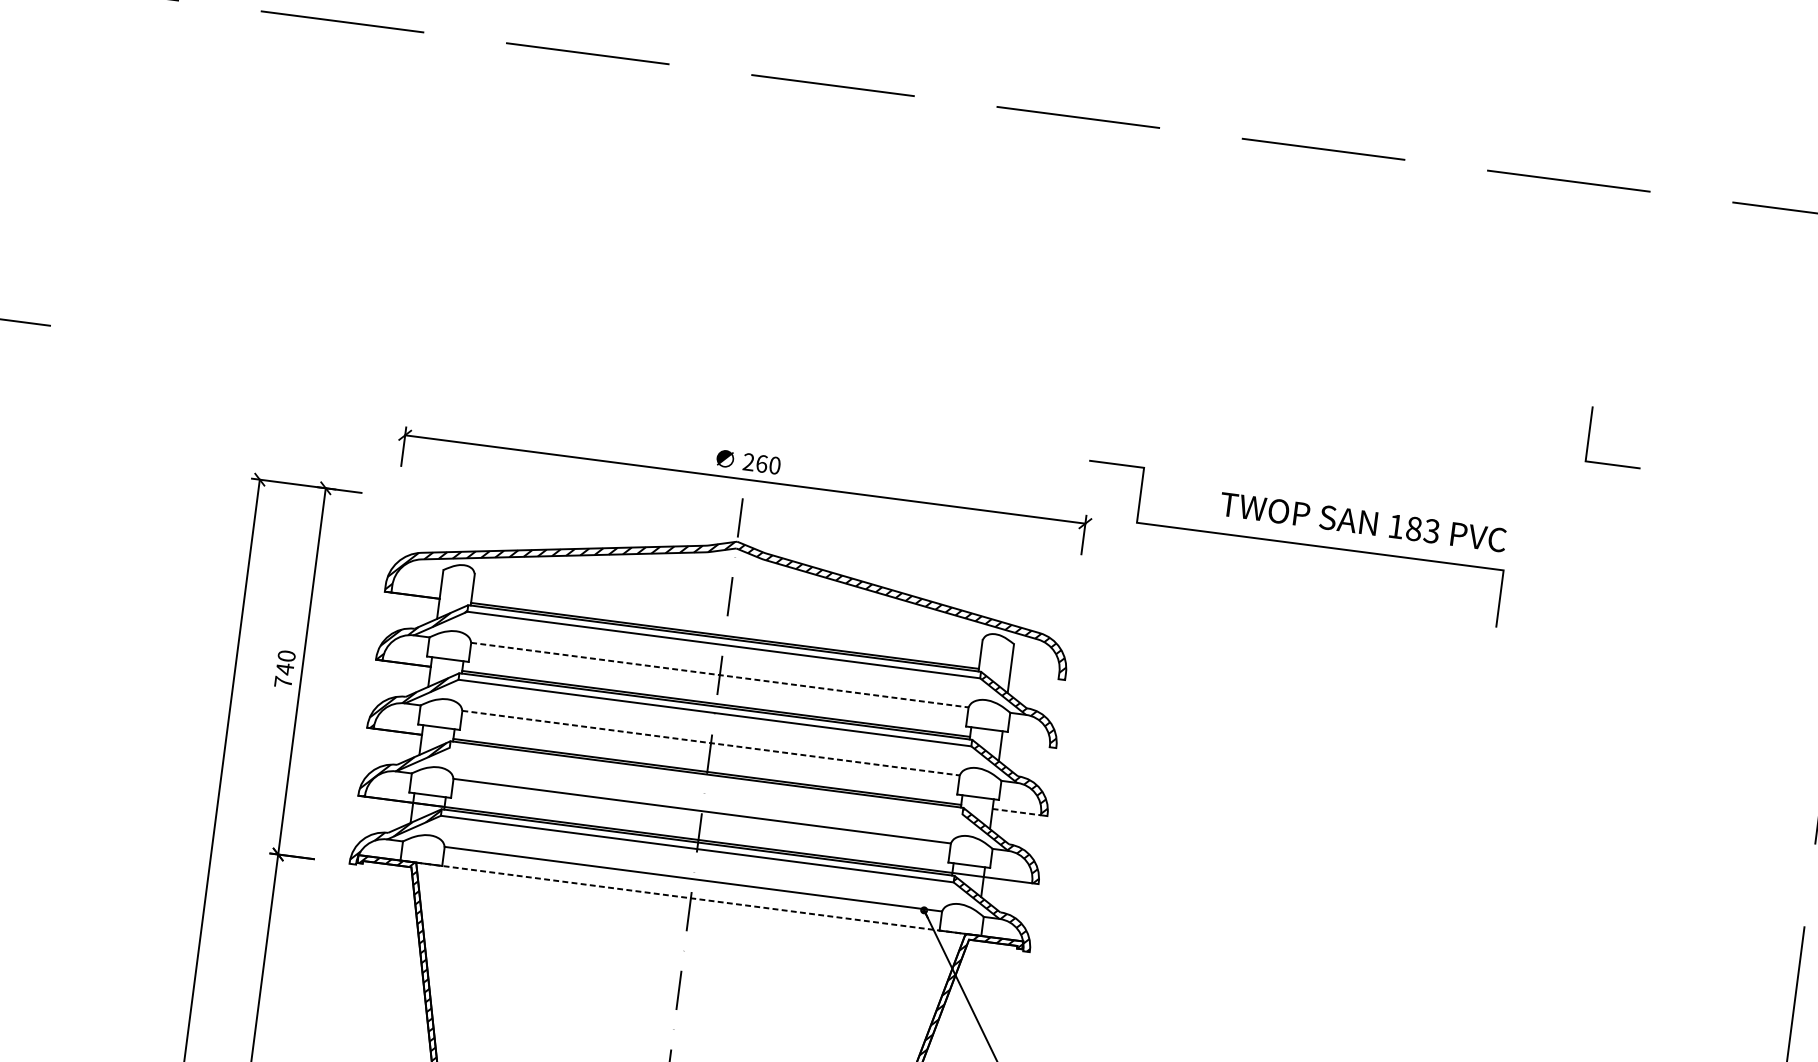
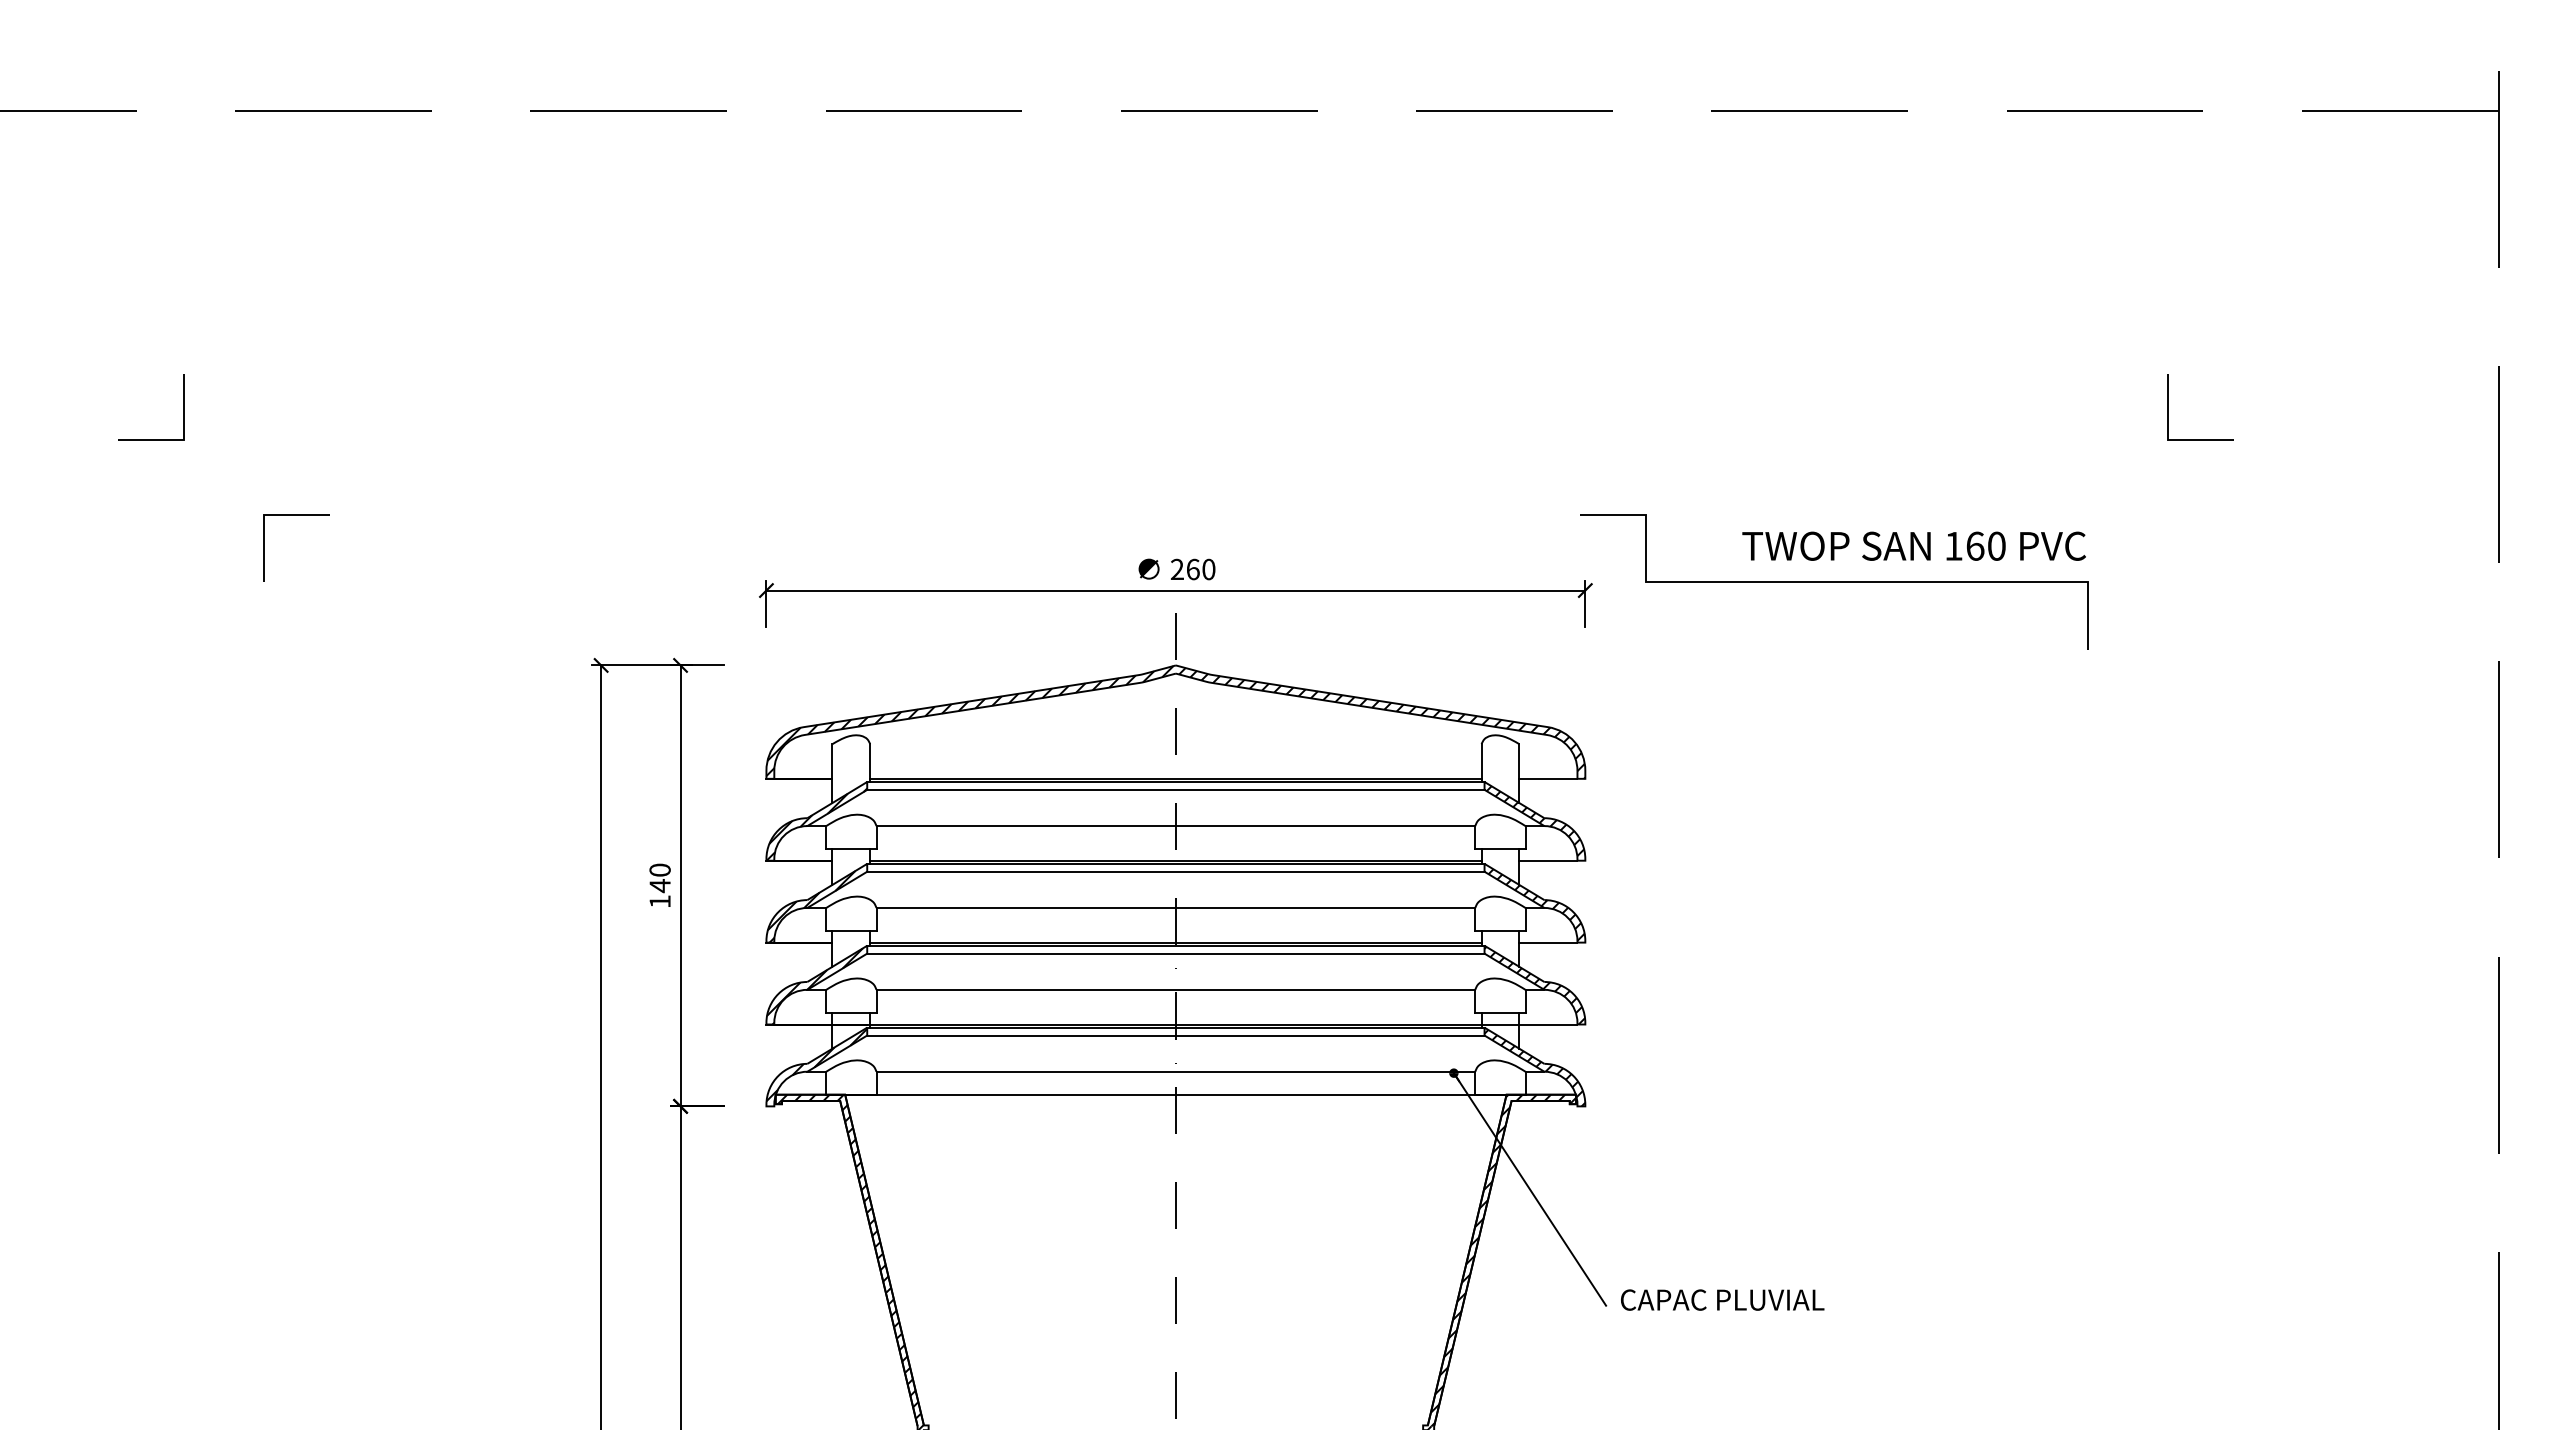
text: (1422, 529) -> (1985, 545), 183 -> 160
line: (720, 675) -> (1176, 826), dashed -> solid
line: (1034, 675) -> (1548, 778), added
text: (282, 682) -> (659, 901), 740 -> 140
line: (711, 742) -> (1176, 907), dashed -> solid
line: (1025, 743) -> (1548, 860), added
line: (705, 780) -> (1175, 953), added
line: (1016, 812) -> (1548, 942), dashed -> solid
line: (690, 898) -> (1175, 1094), dashed -> solid

